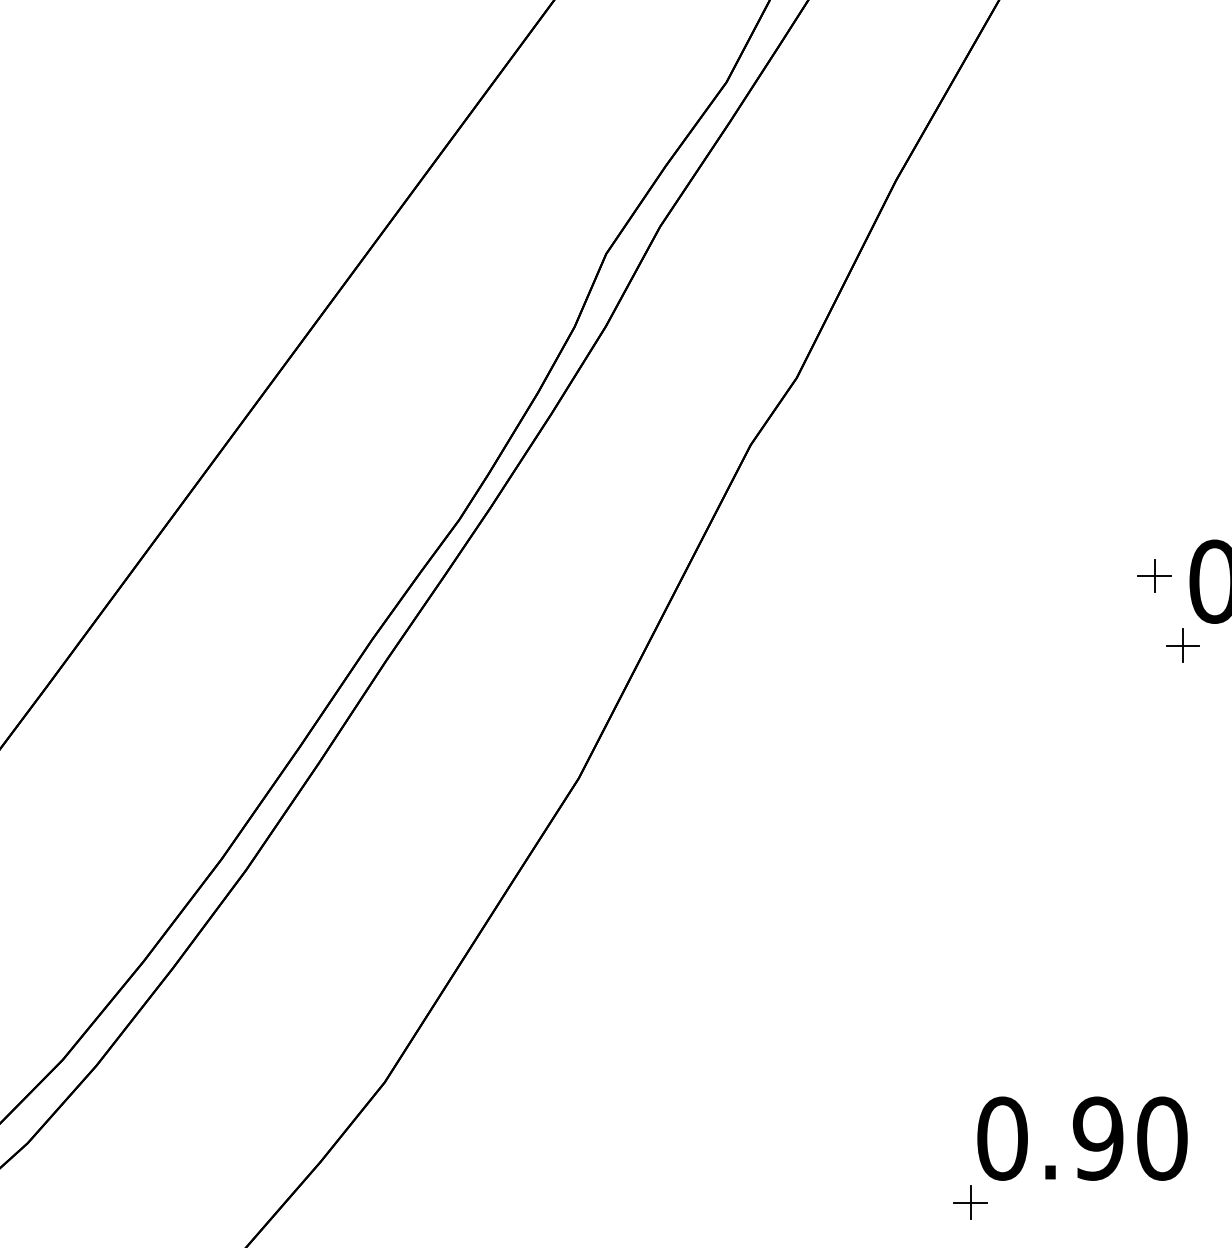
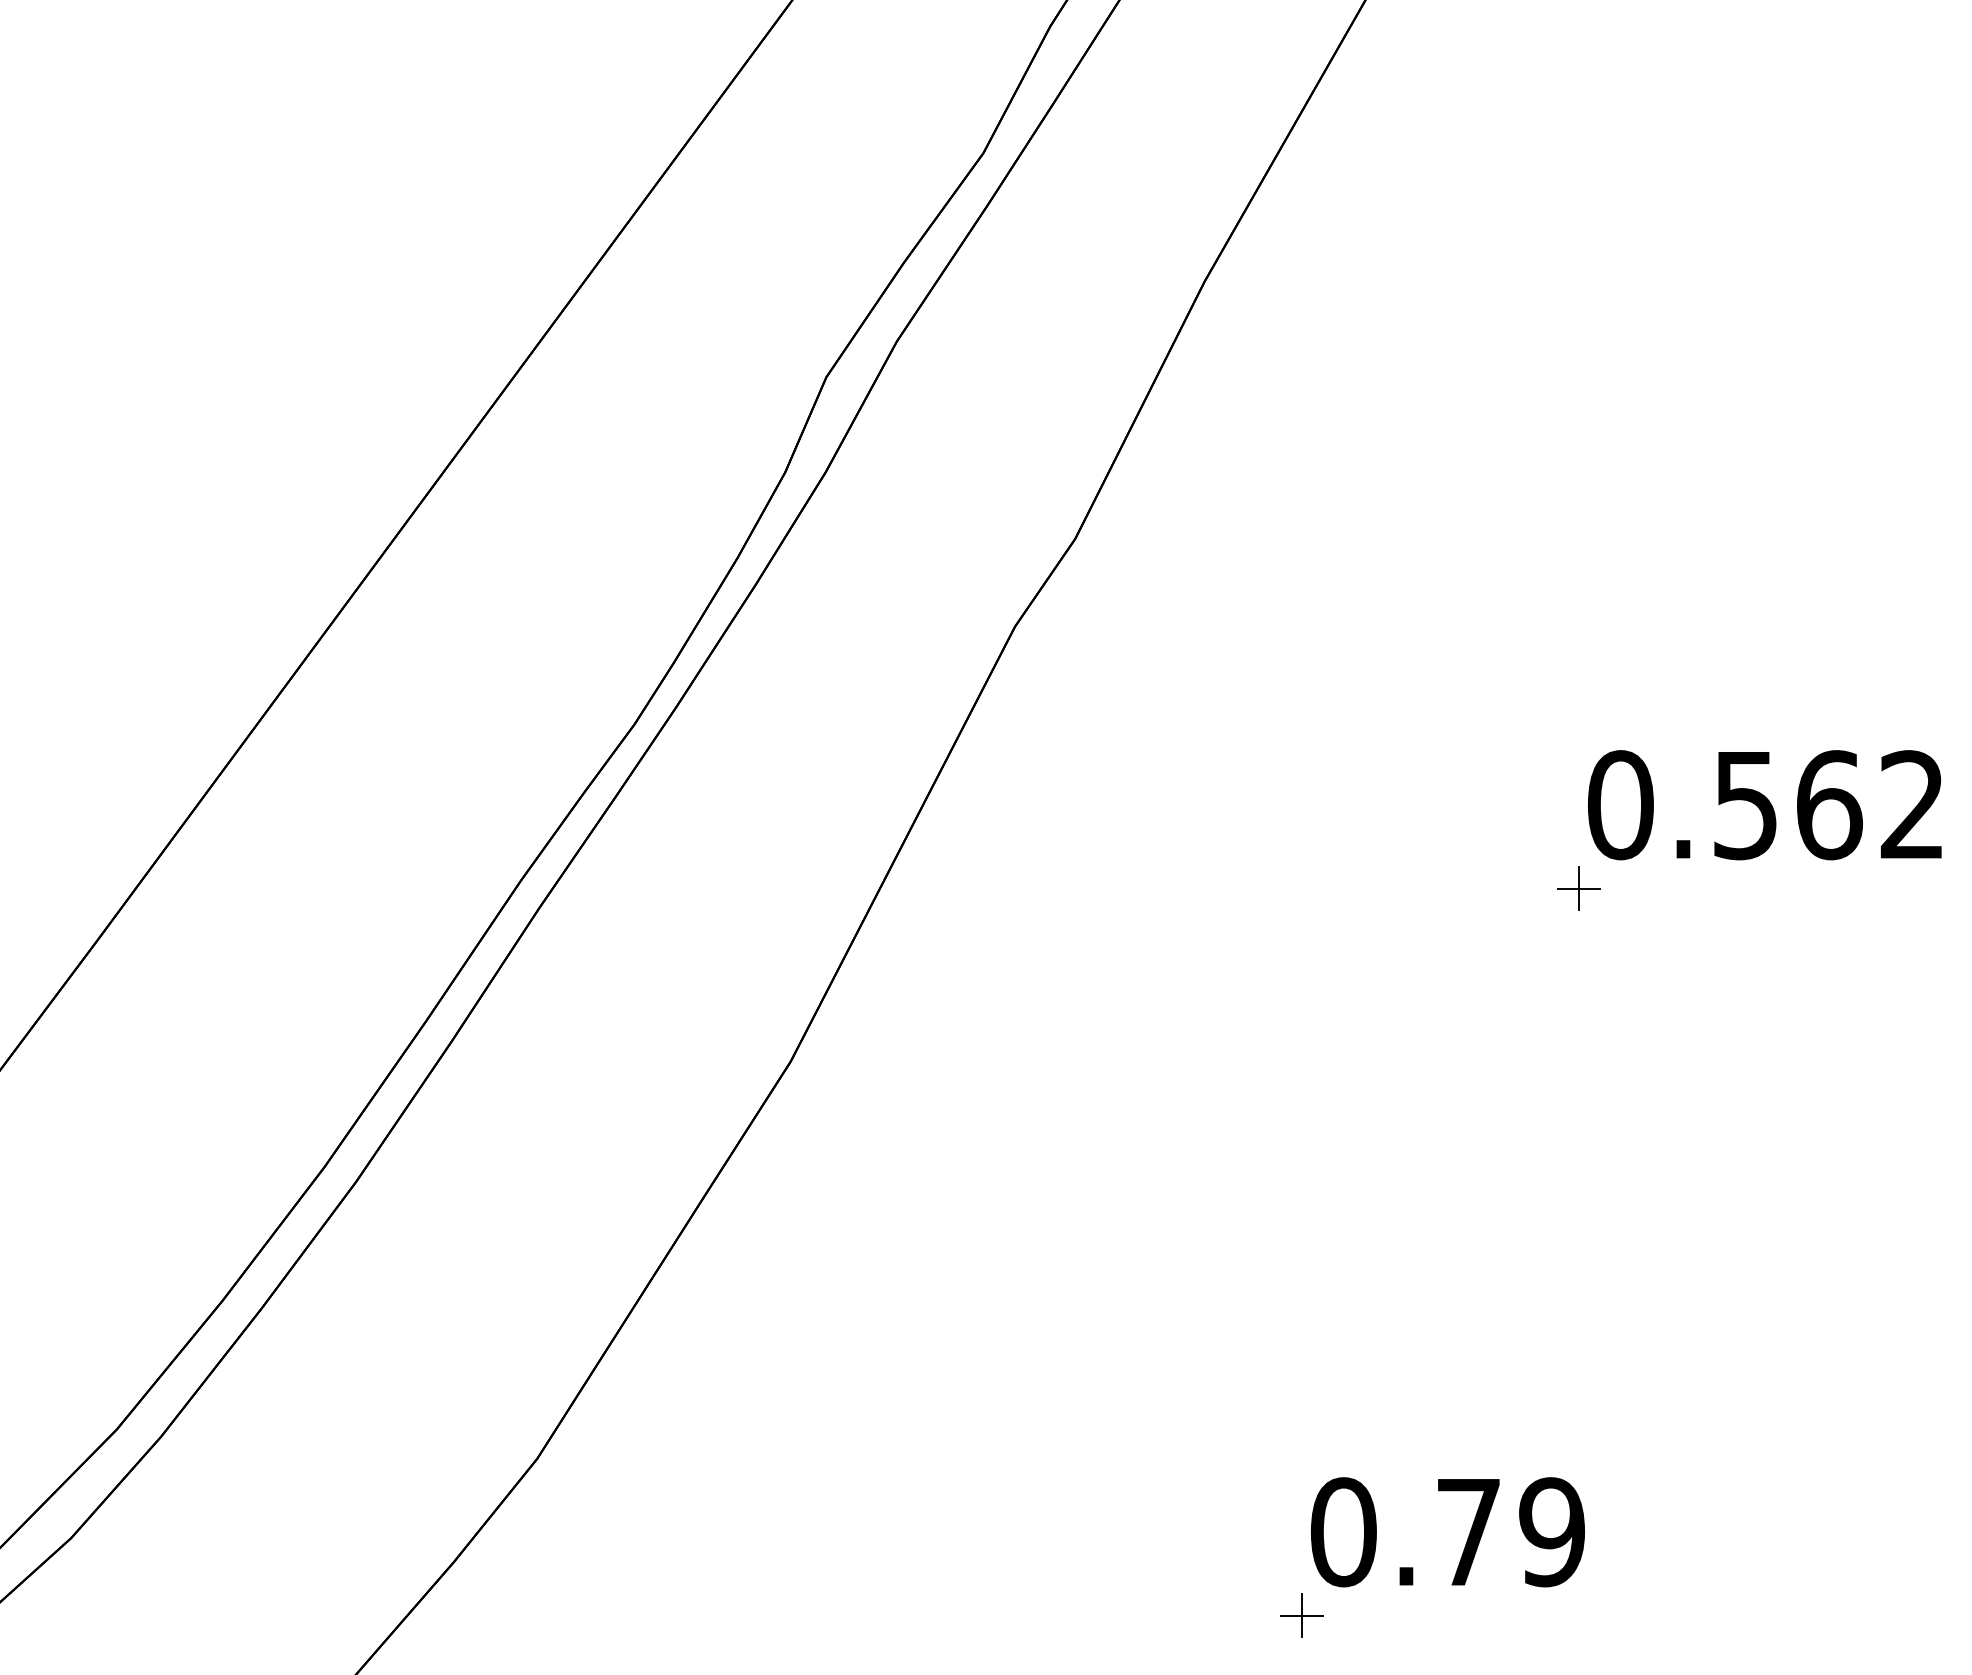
part: (1154, 575) -> (1541, 797), removed
text: (1130, 1138) -> (1510, 1532), 0.90 -> 0.79

